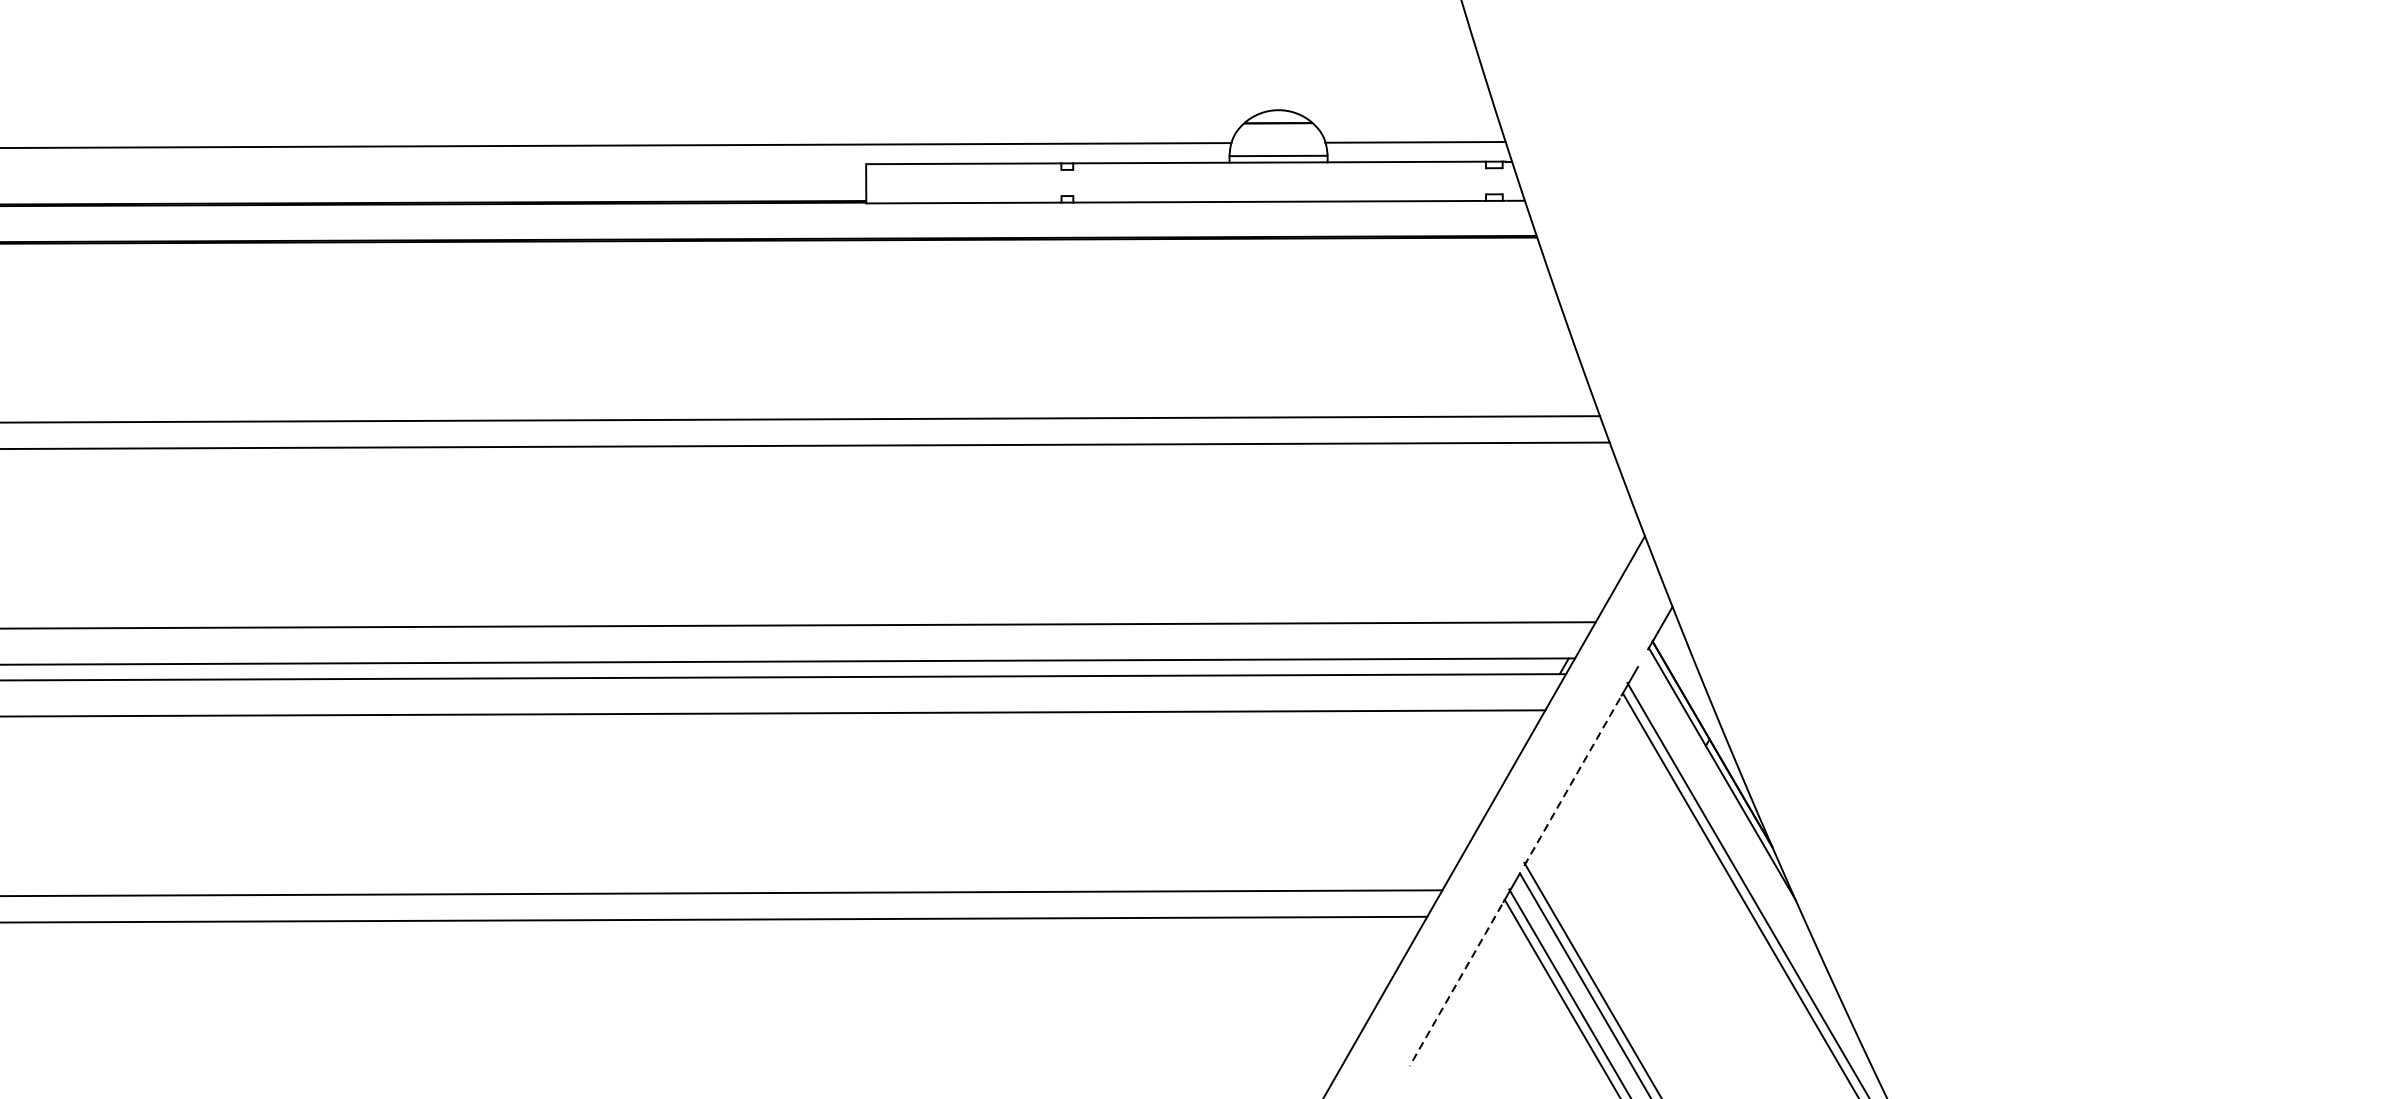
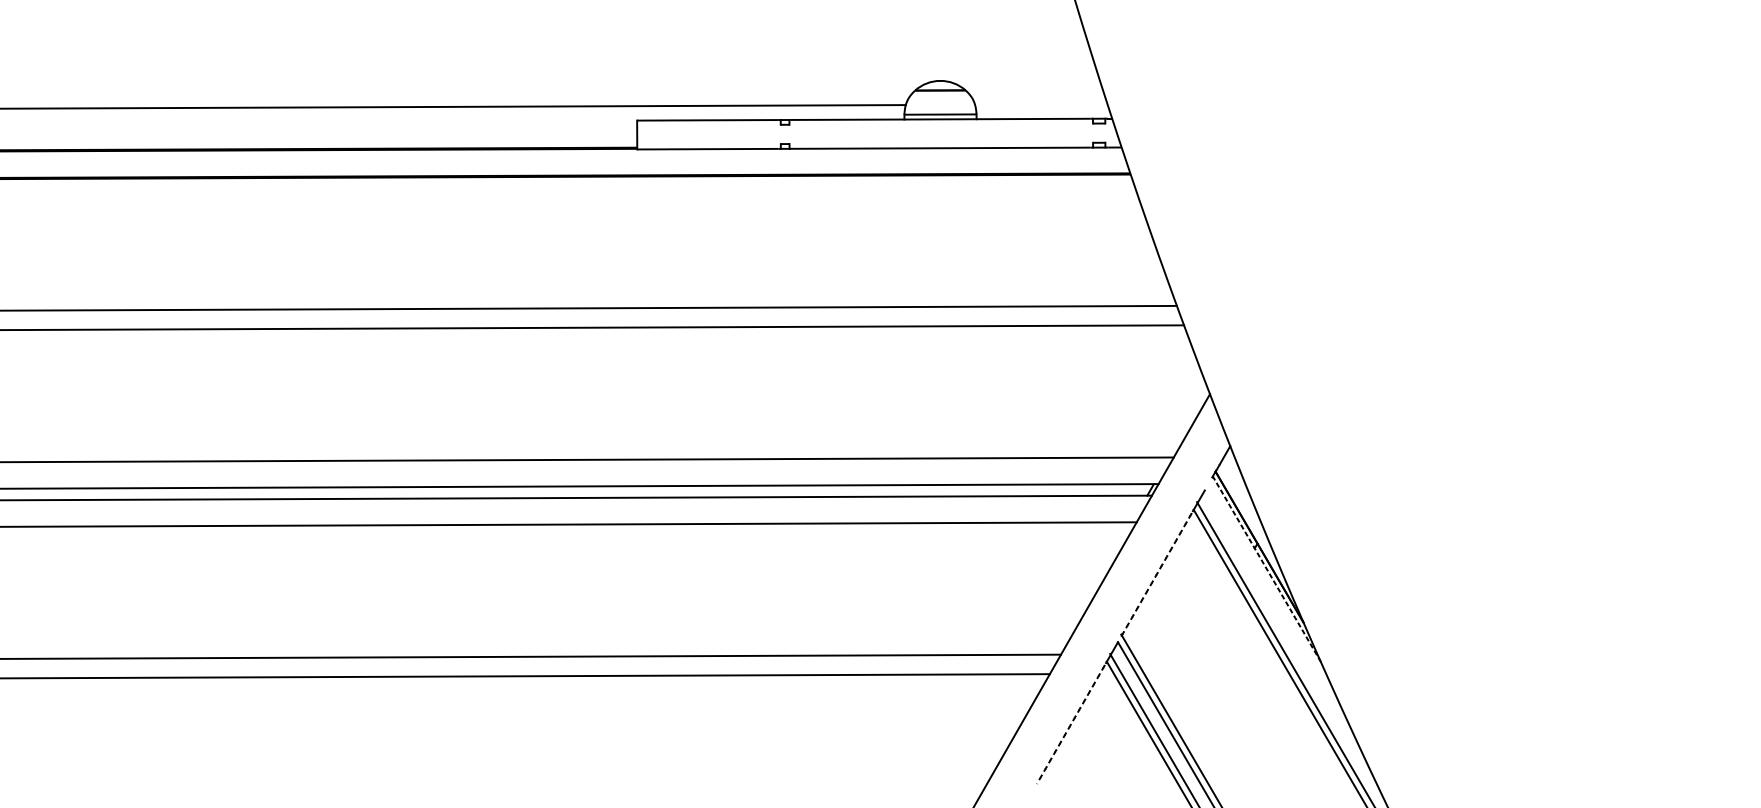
line: (1415, 142) -> (1041, 104), removed
line: (1722, 773) -> (1267, 568), solid -> dashed

